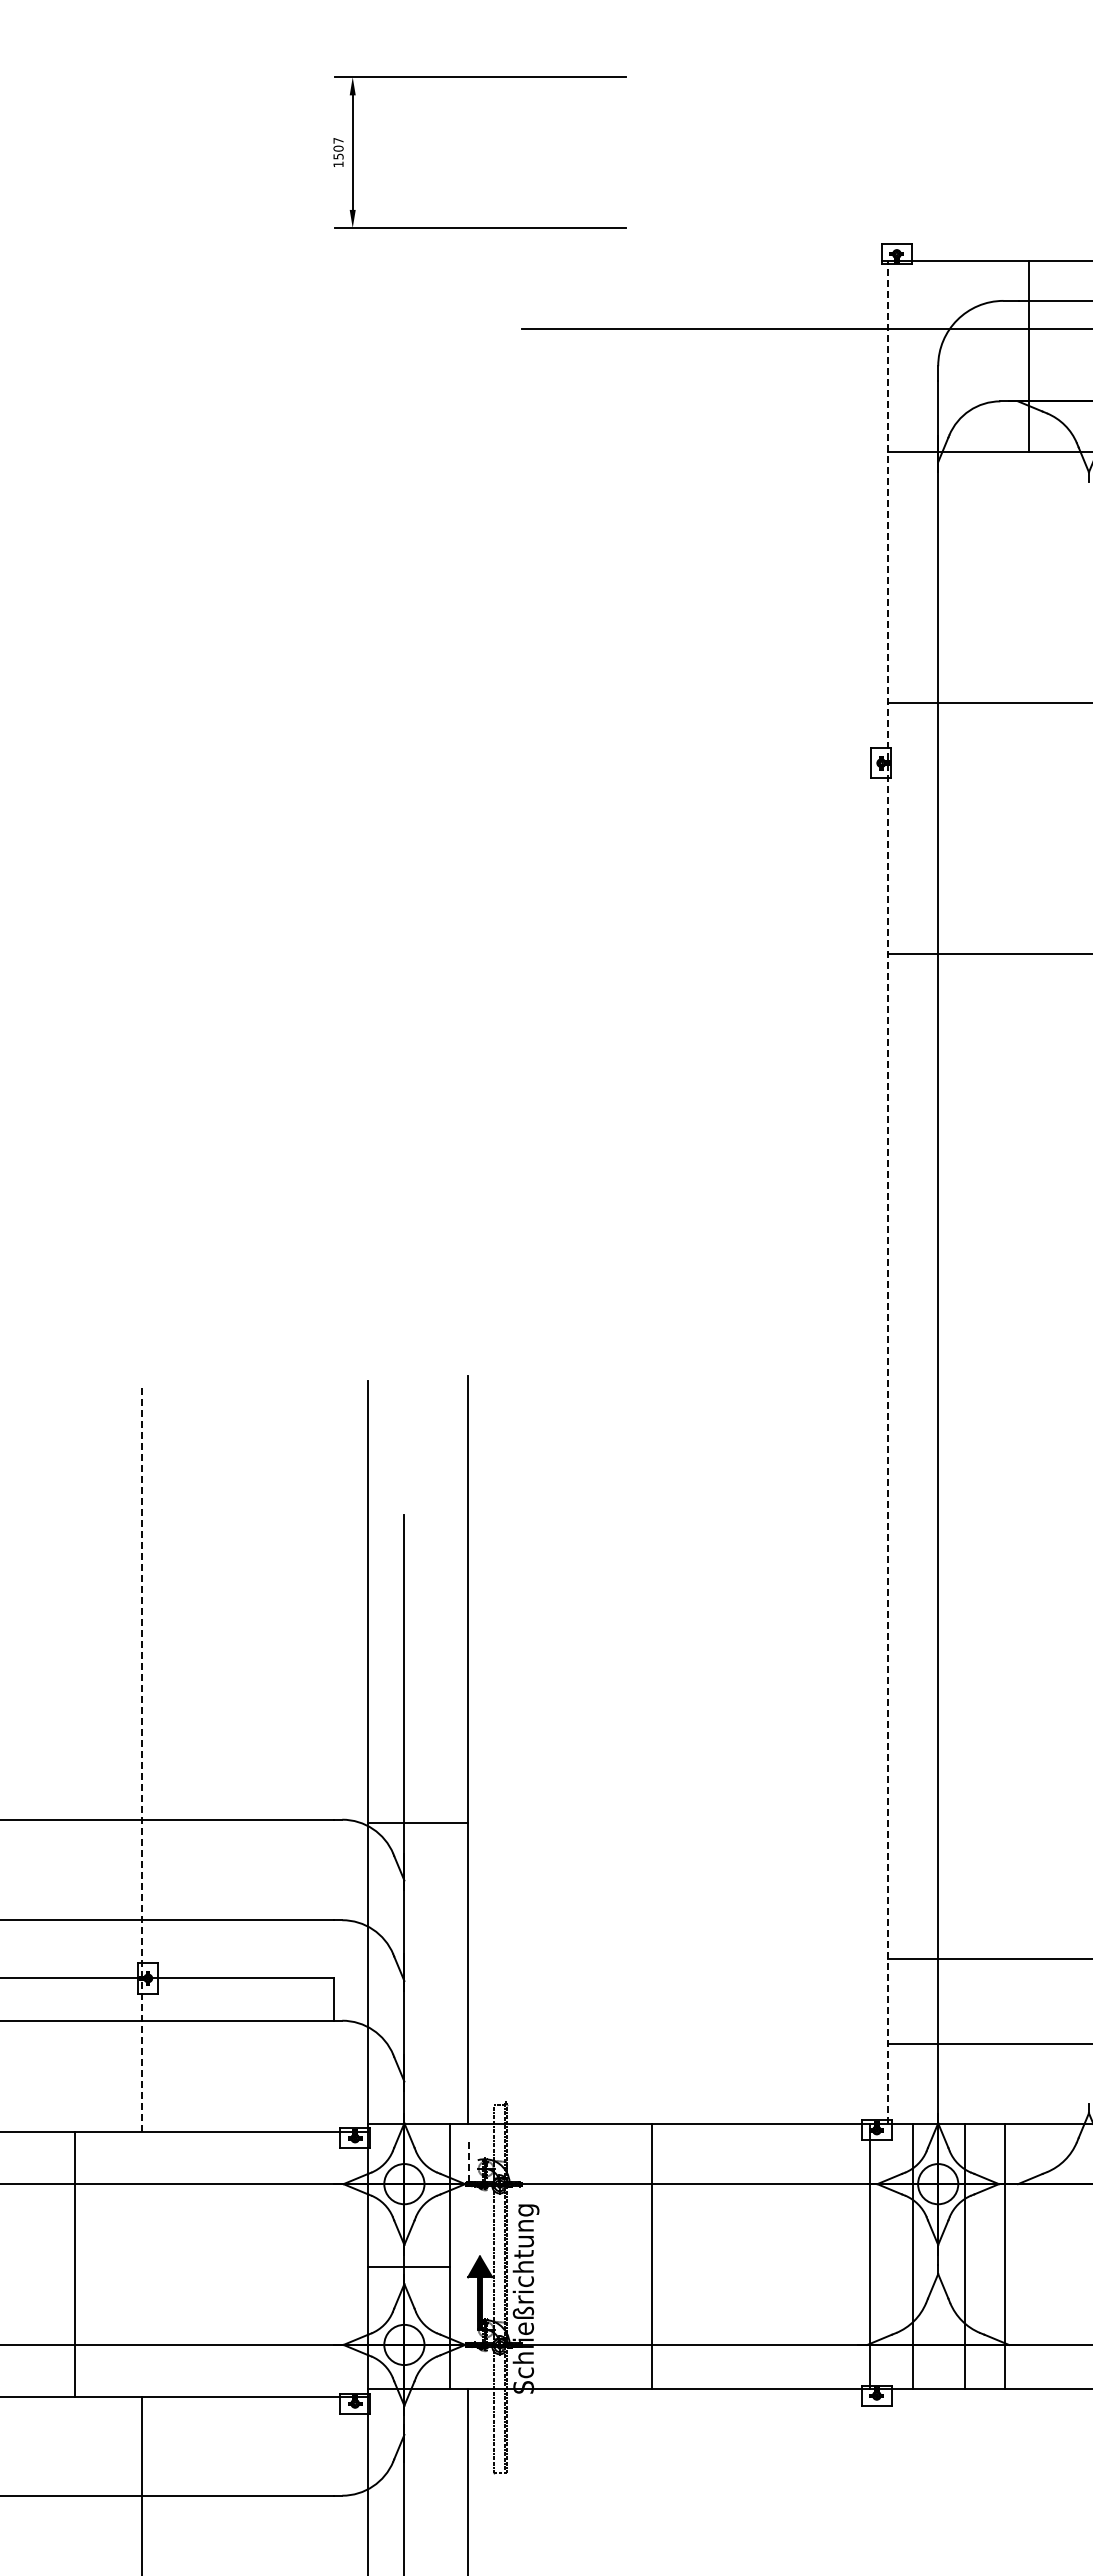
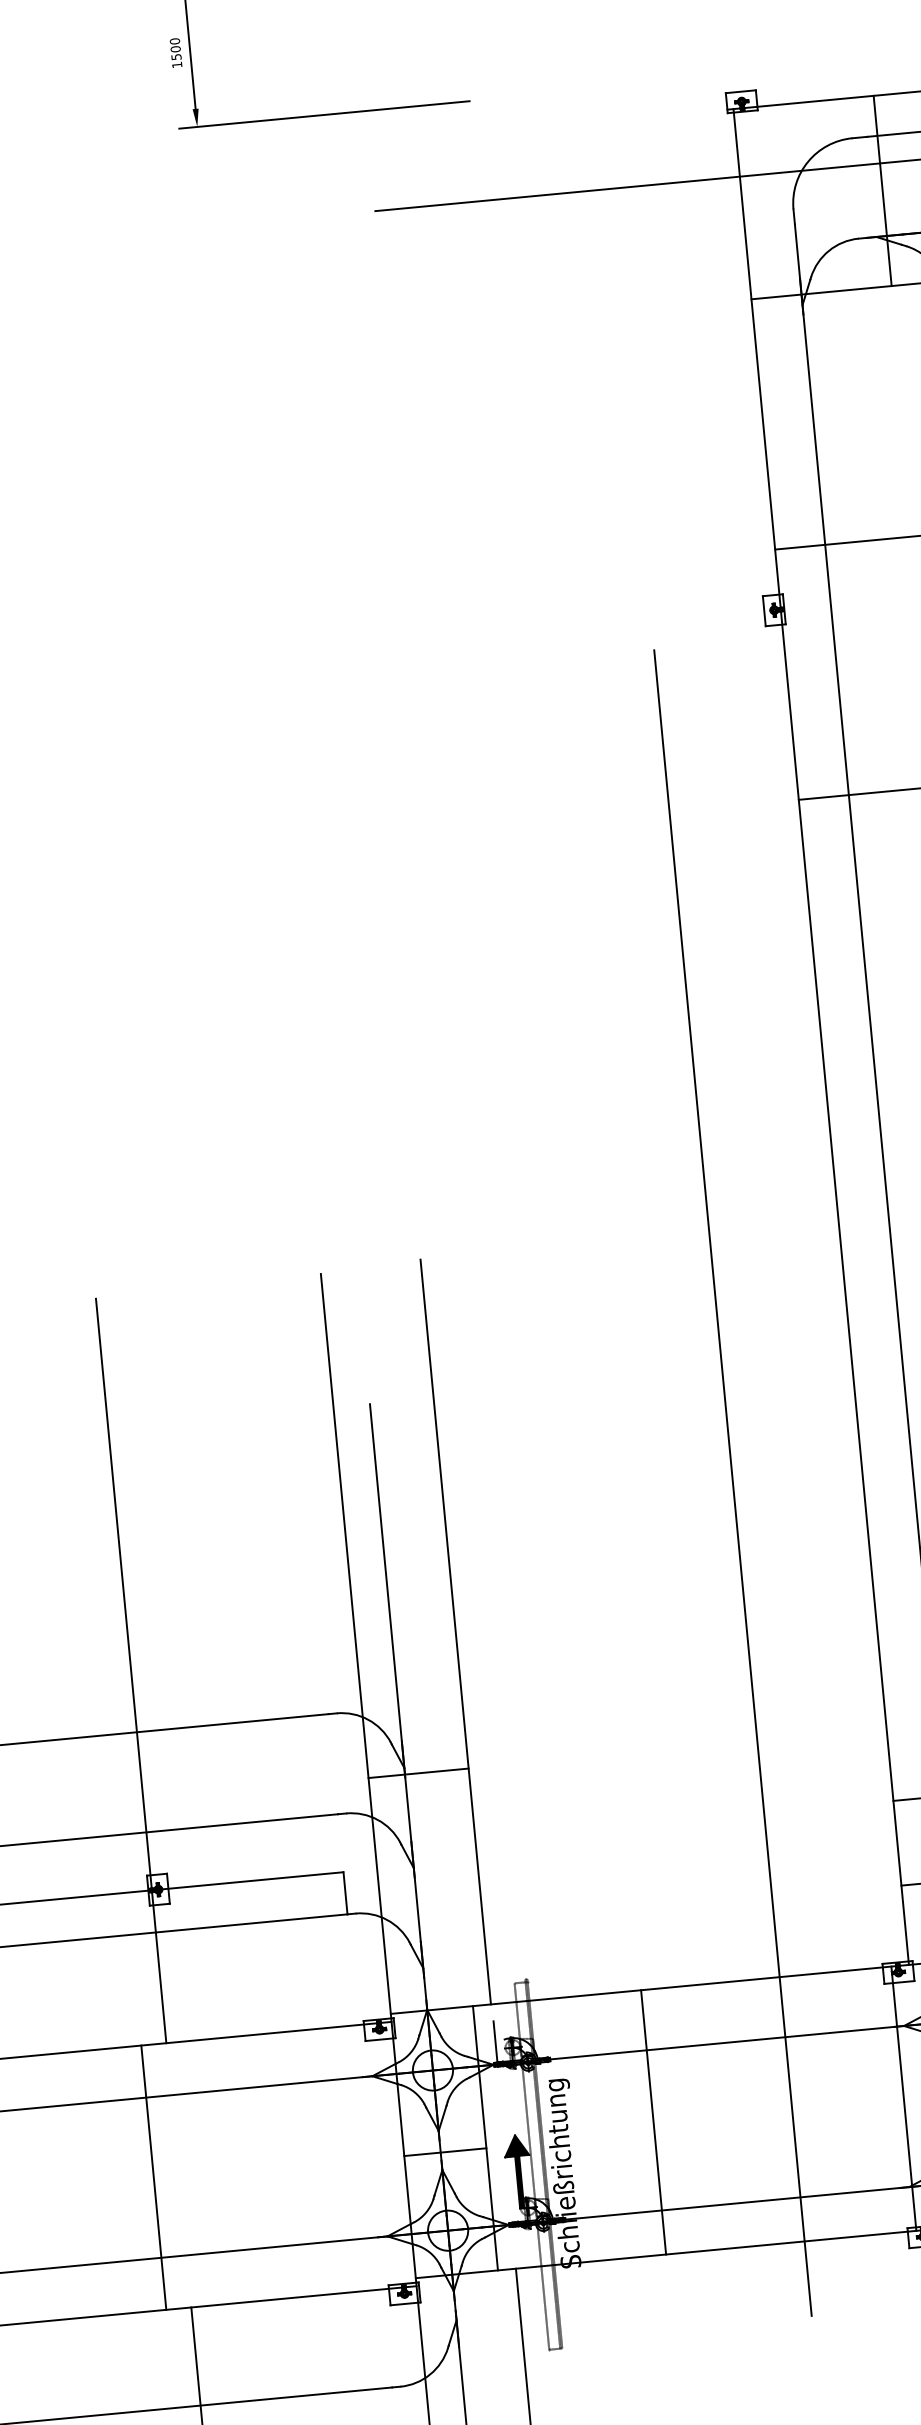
text: (338, 140) -> (174, 41), 1507 -> 1500
line: (887, 1192) -> (820, 1037), dashed -> solid
line: (758, 1627) -> (733, 1482), added
line: (141, 1758) -> (131, 1671), dashed -> solid
line: (417, 1823) -> (418, 1773), moved
line: (469, 2161) -> (495, 2041), dashed -> solid
line: (652, 2256) -> (654, 2122), moved
line: (74, 2264) -> (153, 2177), moved

